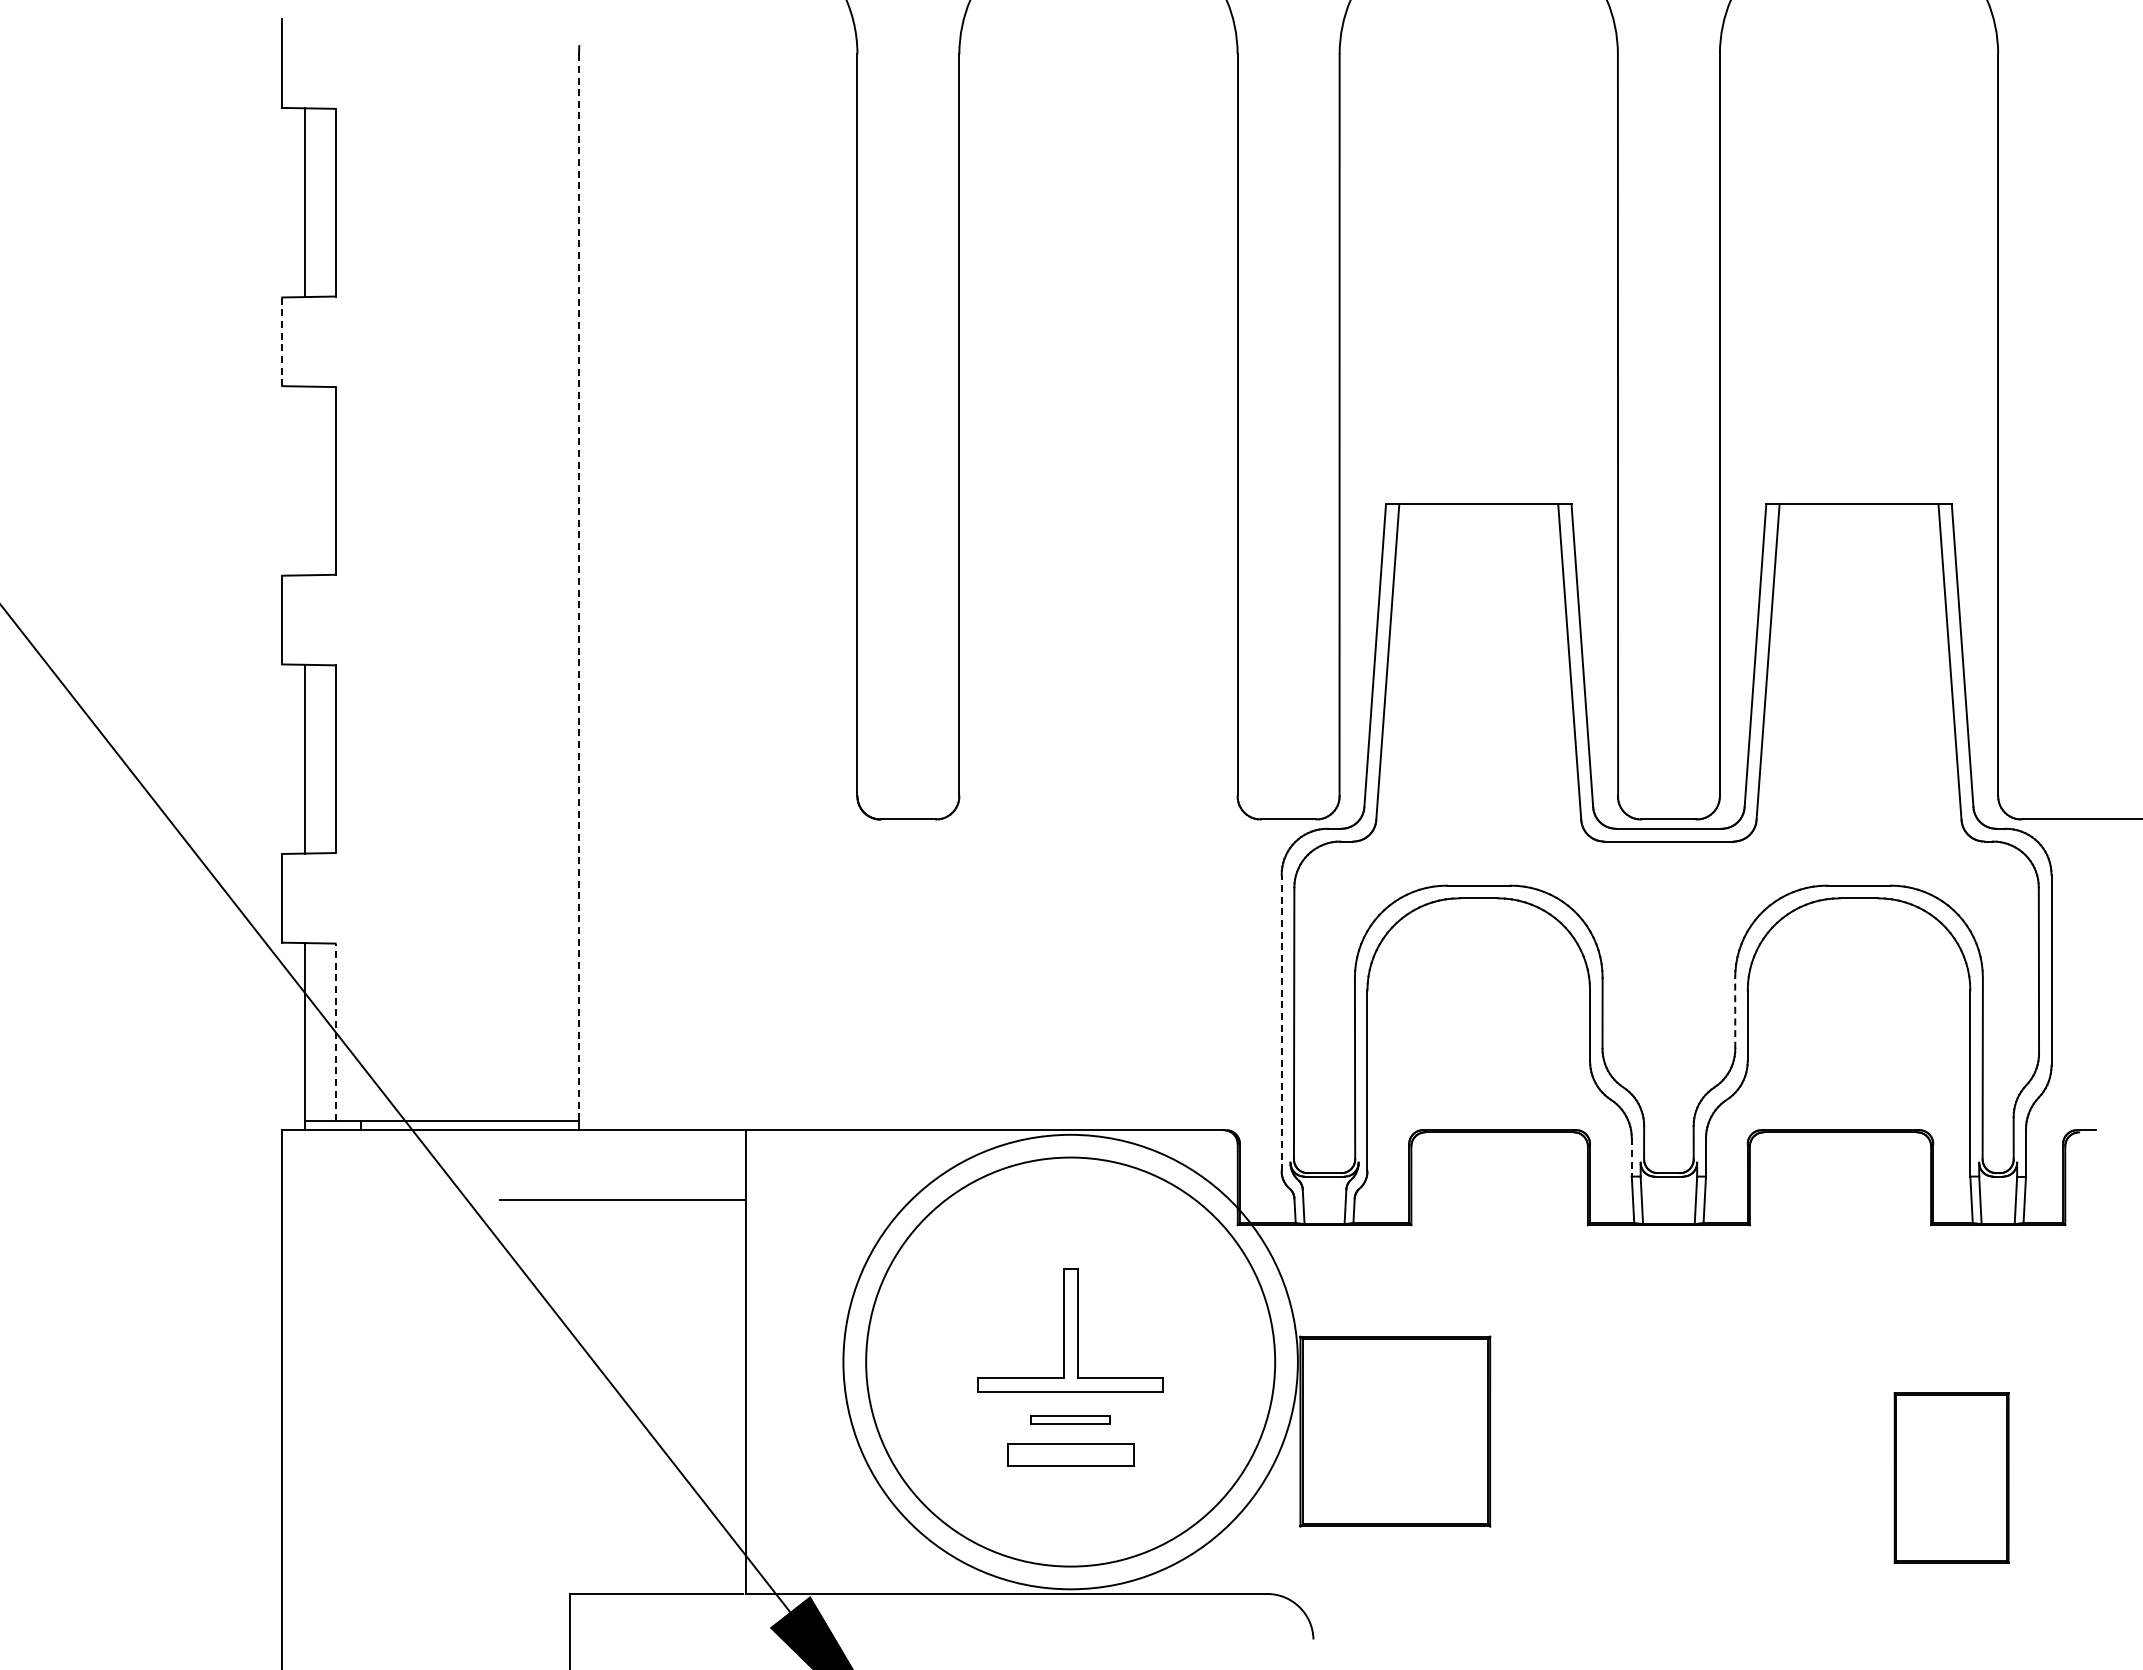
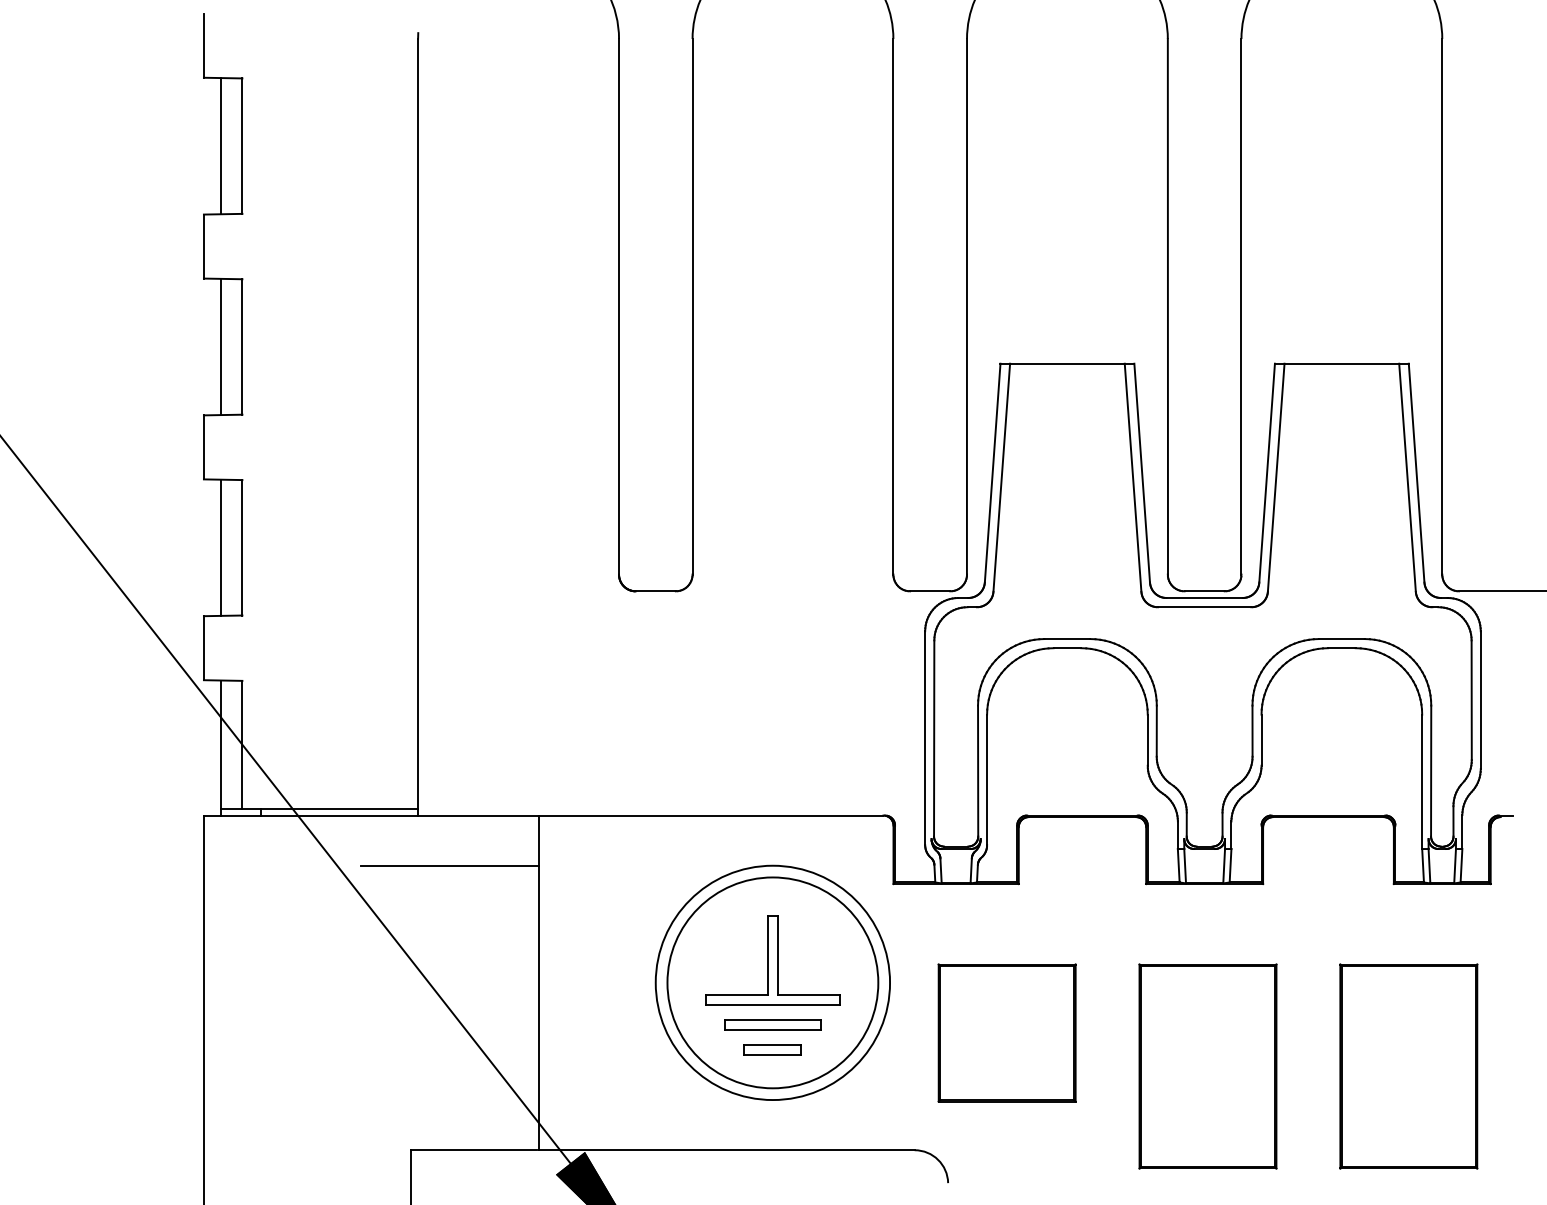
line: (282, 341) -> (204, 246), dashed -> solid
line: (305, 480) -> (220, 346), added
line: (579, 588) -> (418, 424), dashed -> solid
line: (1735, 1012) -> (1252, 730), dashed -> solid
line: (1281, 1022) -> (925, 737), dashed -> solid
line: (335, 1032) -> (242, 745), dashed -> solid
line: (1631, 1157) -> (1177, 835), dashed -> solid
circle: (1070, 1361) -> (772, 982), size x0.71
circle: (1070, 1361) -> (772, 982), size x0.71
part: (1070, 1419) -> (772, 1024), size x1.67
part: (1070, 1454) -> (772, 1049), size x0.62
part: (1673, 1477) -> (1207, 1066), added
part: (1951, 1477) -> (1408, 1066), size x1.67

